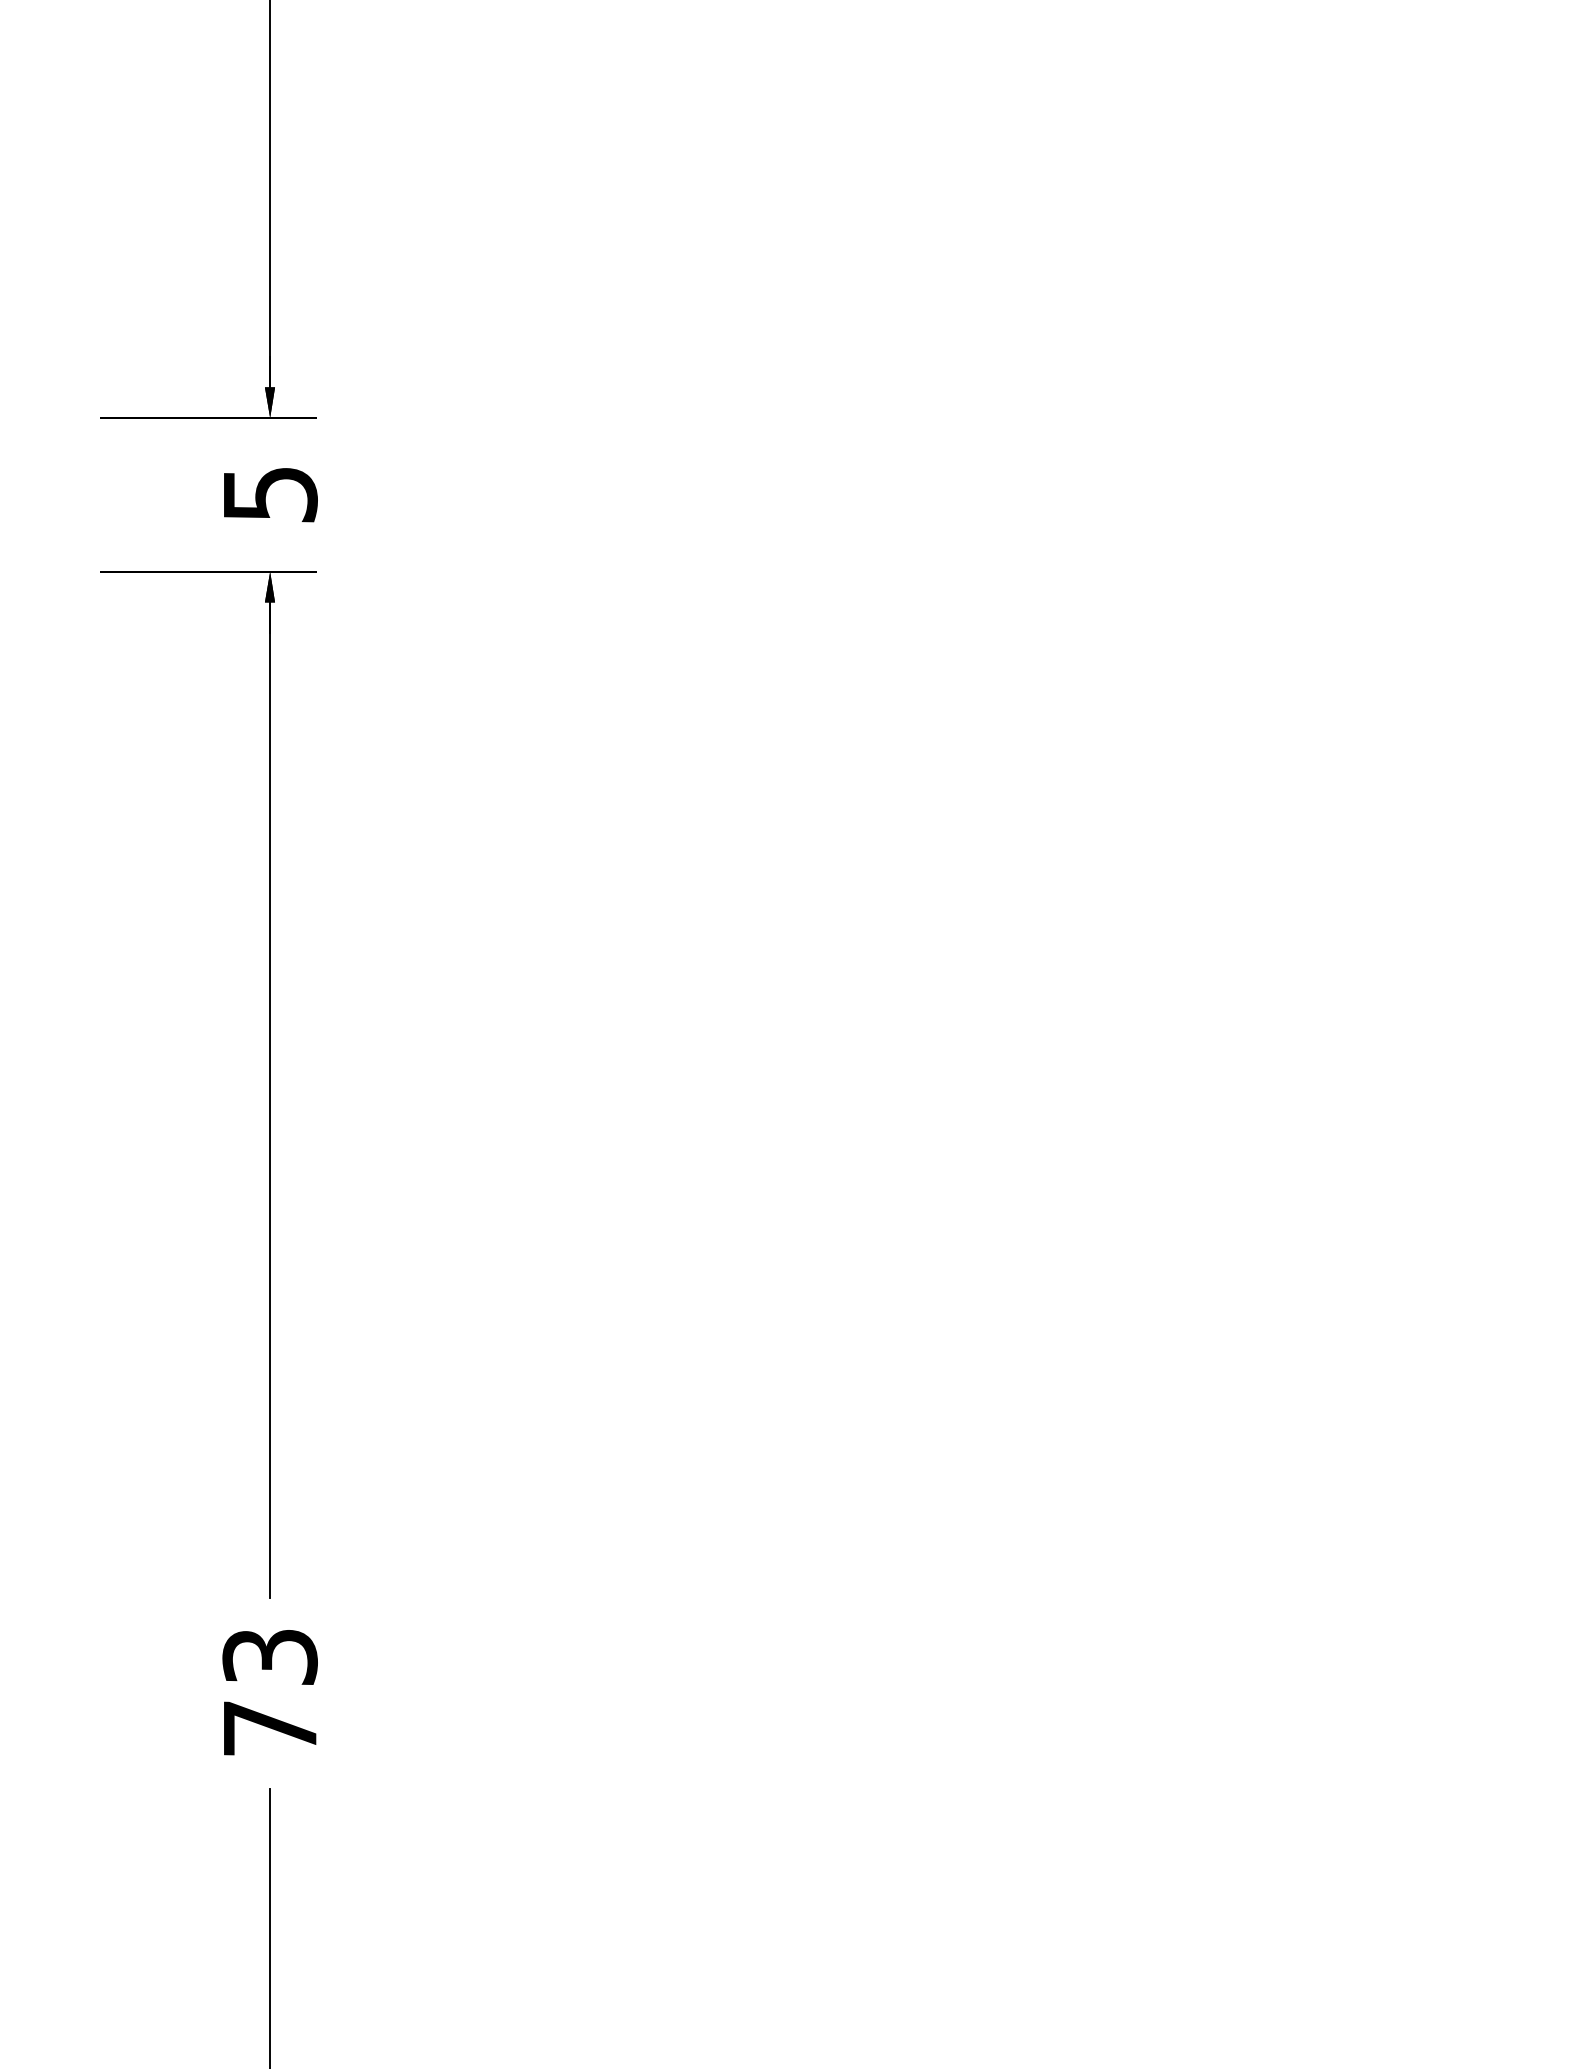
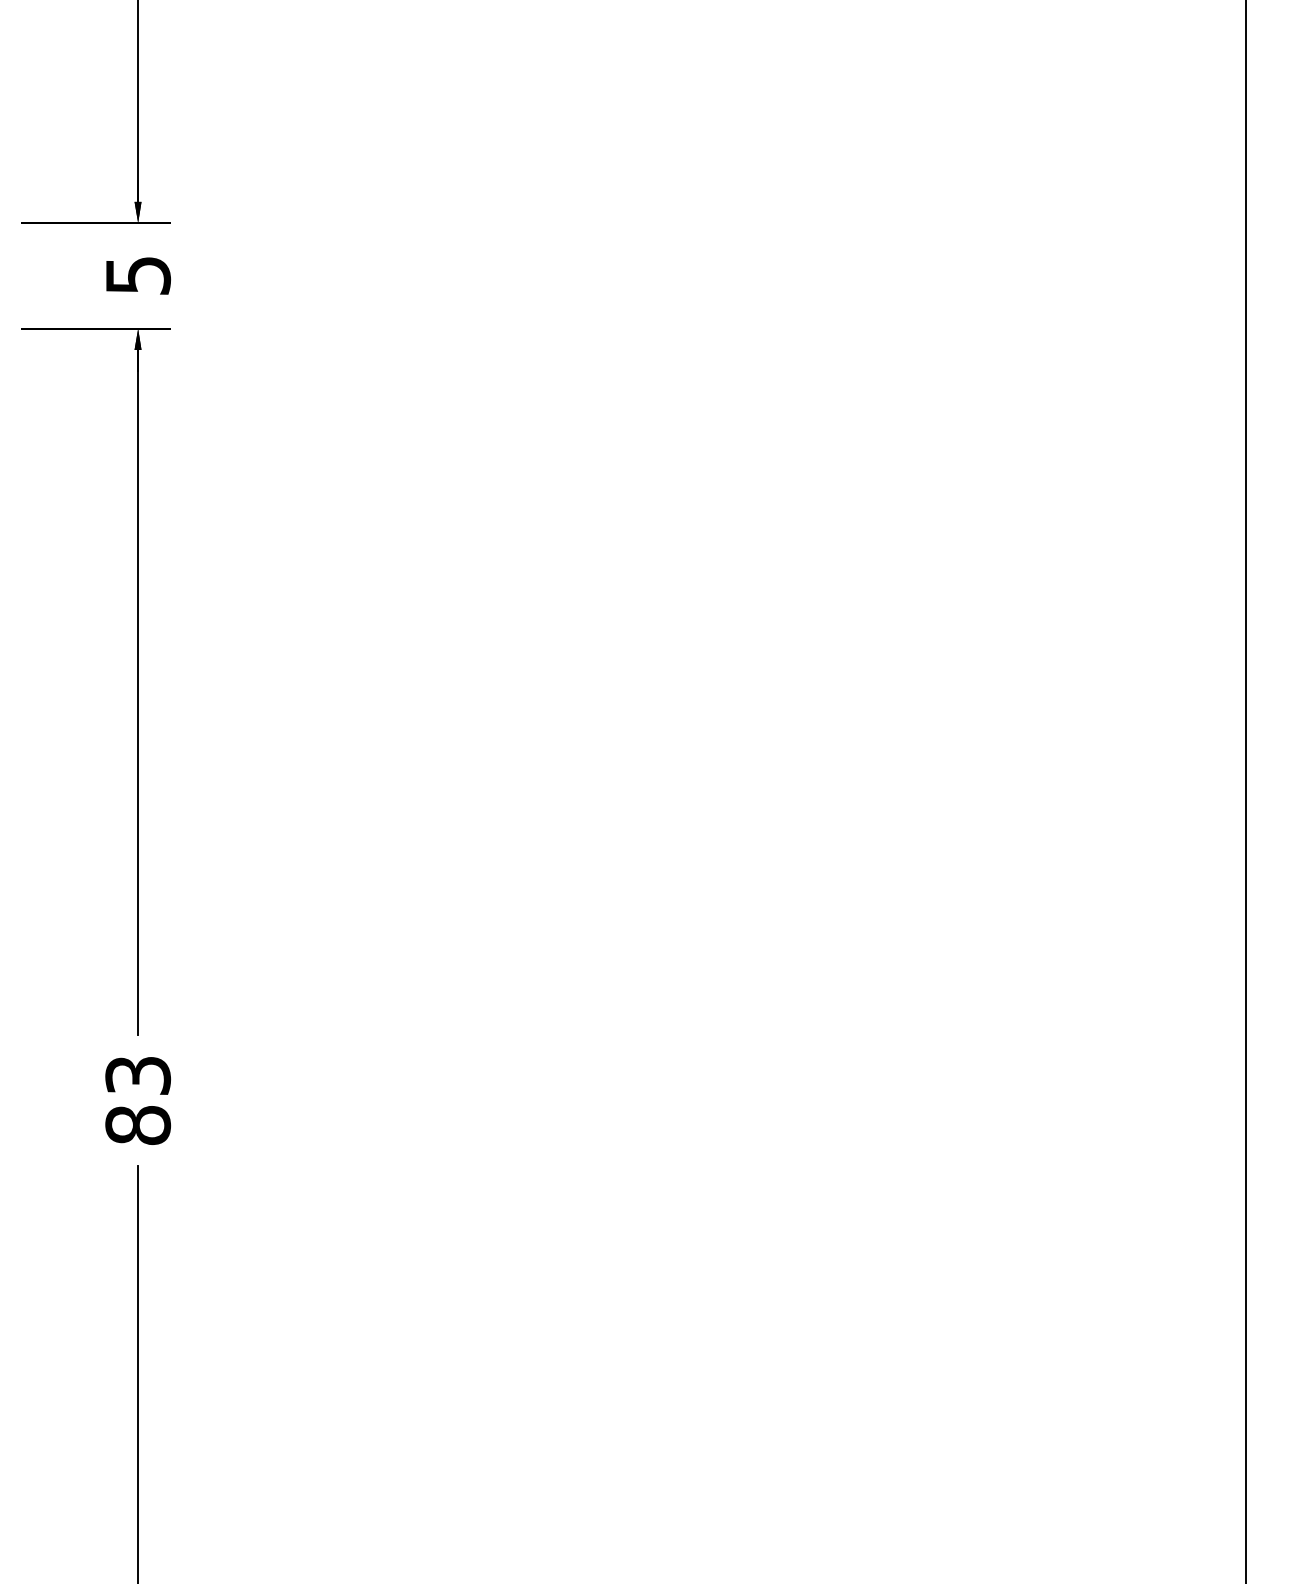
text: (270, 1729) -> (138, 1125), 73 -> 83

